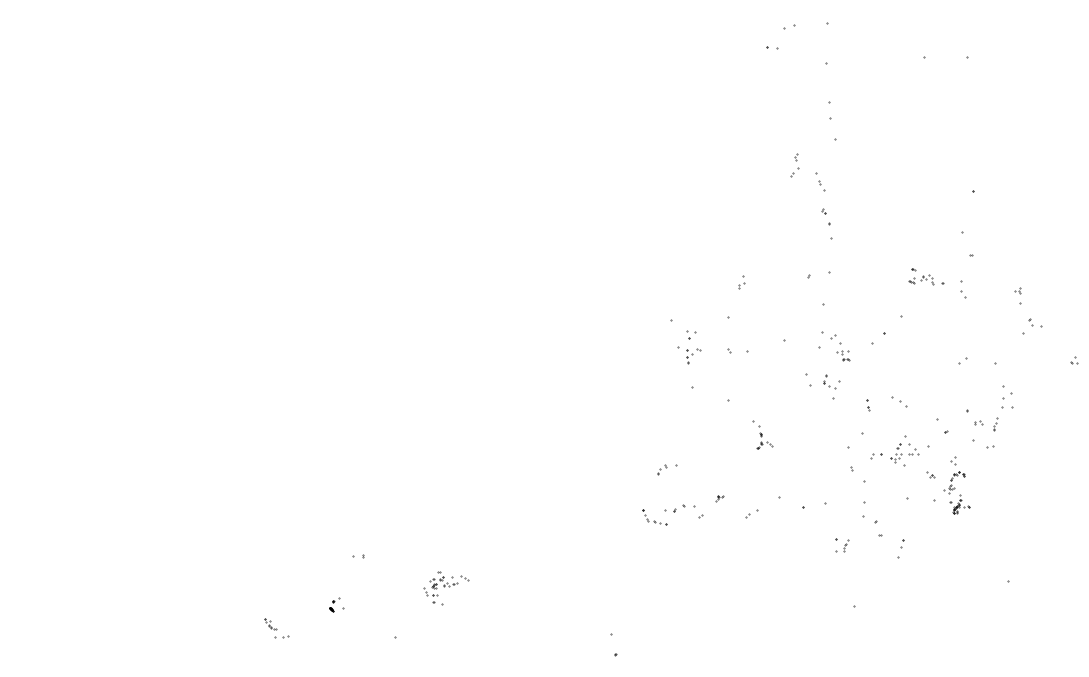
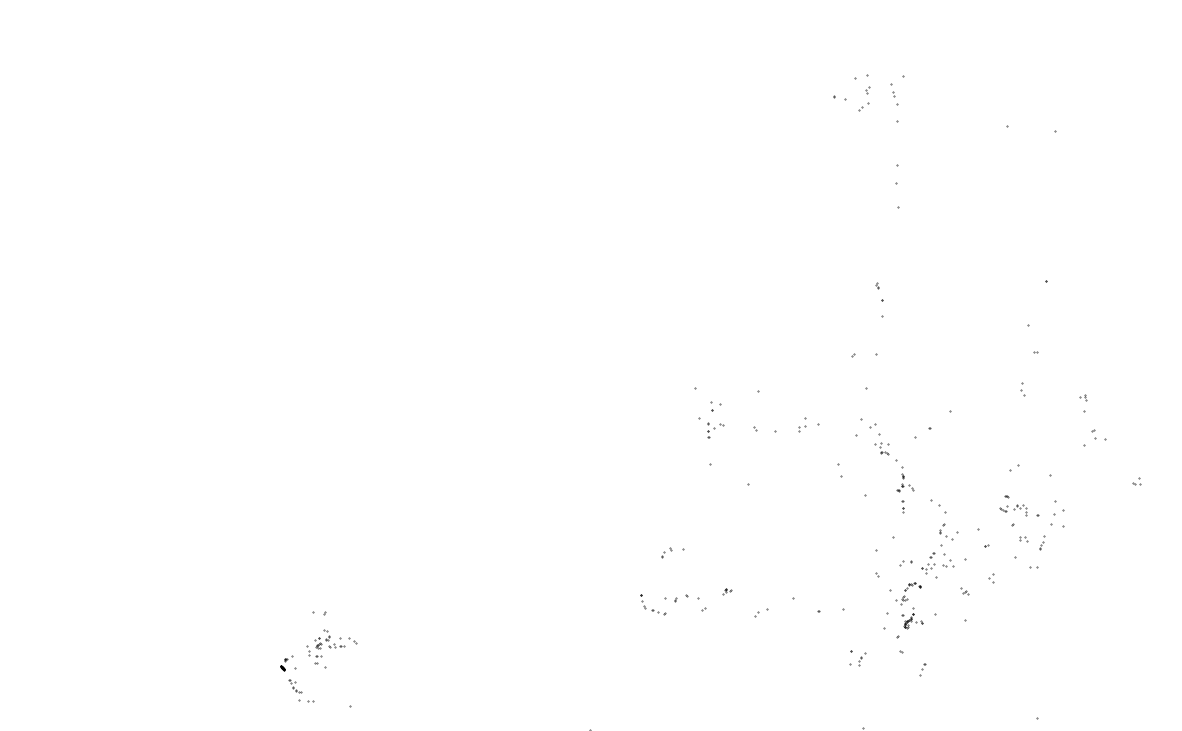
part: (794, 165) -> (864, 99), moved
part: (820, 181) -> (894, 93), moved
part: (926, 276) -> (1020, 505), moved
part: (741, 282) -> (802, 424), moved
part: (963, 289) -> (1022, 389), size x0.62
part: (831, 381) -> (949, 531), moved
part: (762, 434) -> (904, 476), moved
part: (956, 492) -> (909, 604), moved
part: (900, 549) -> (921, 670), size x0.62
part: (446, 588) -> (331, 650), moved
part: (276, 628) -> (301, 691), moved

